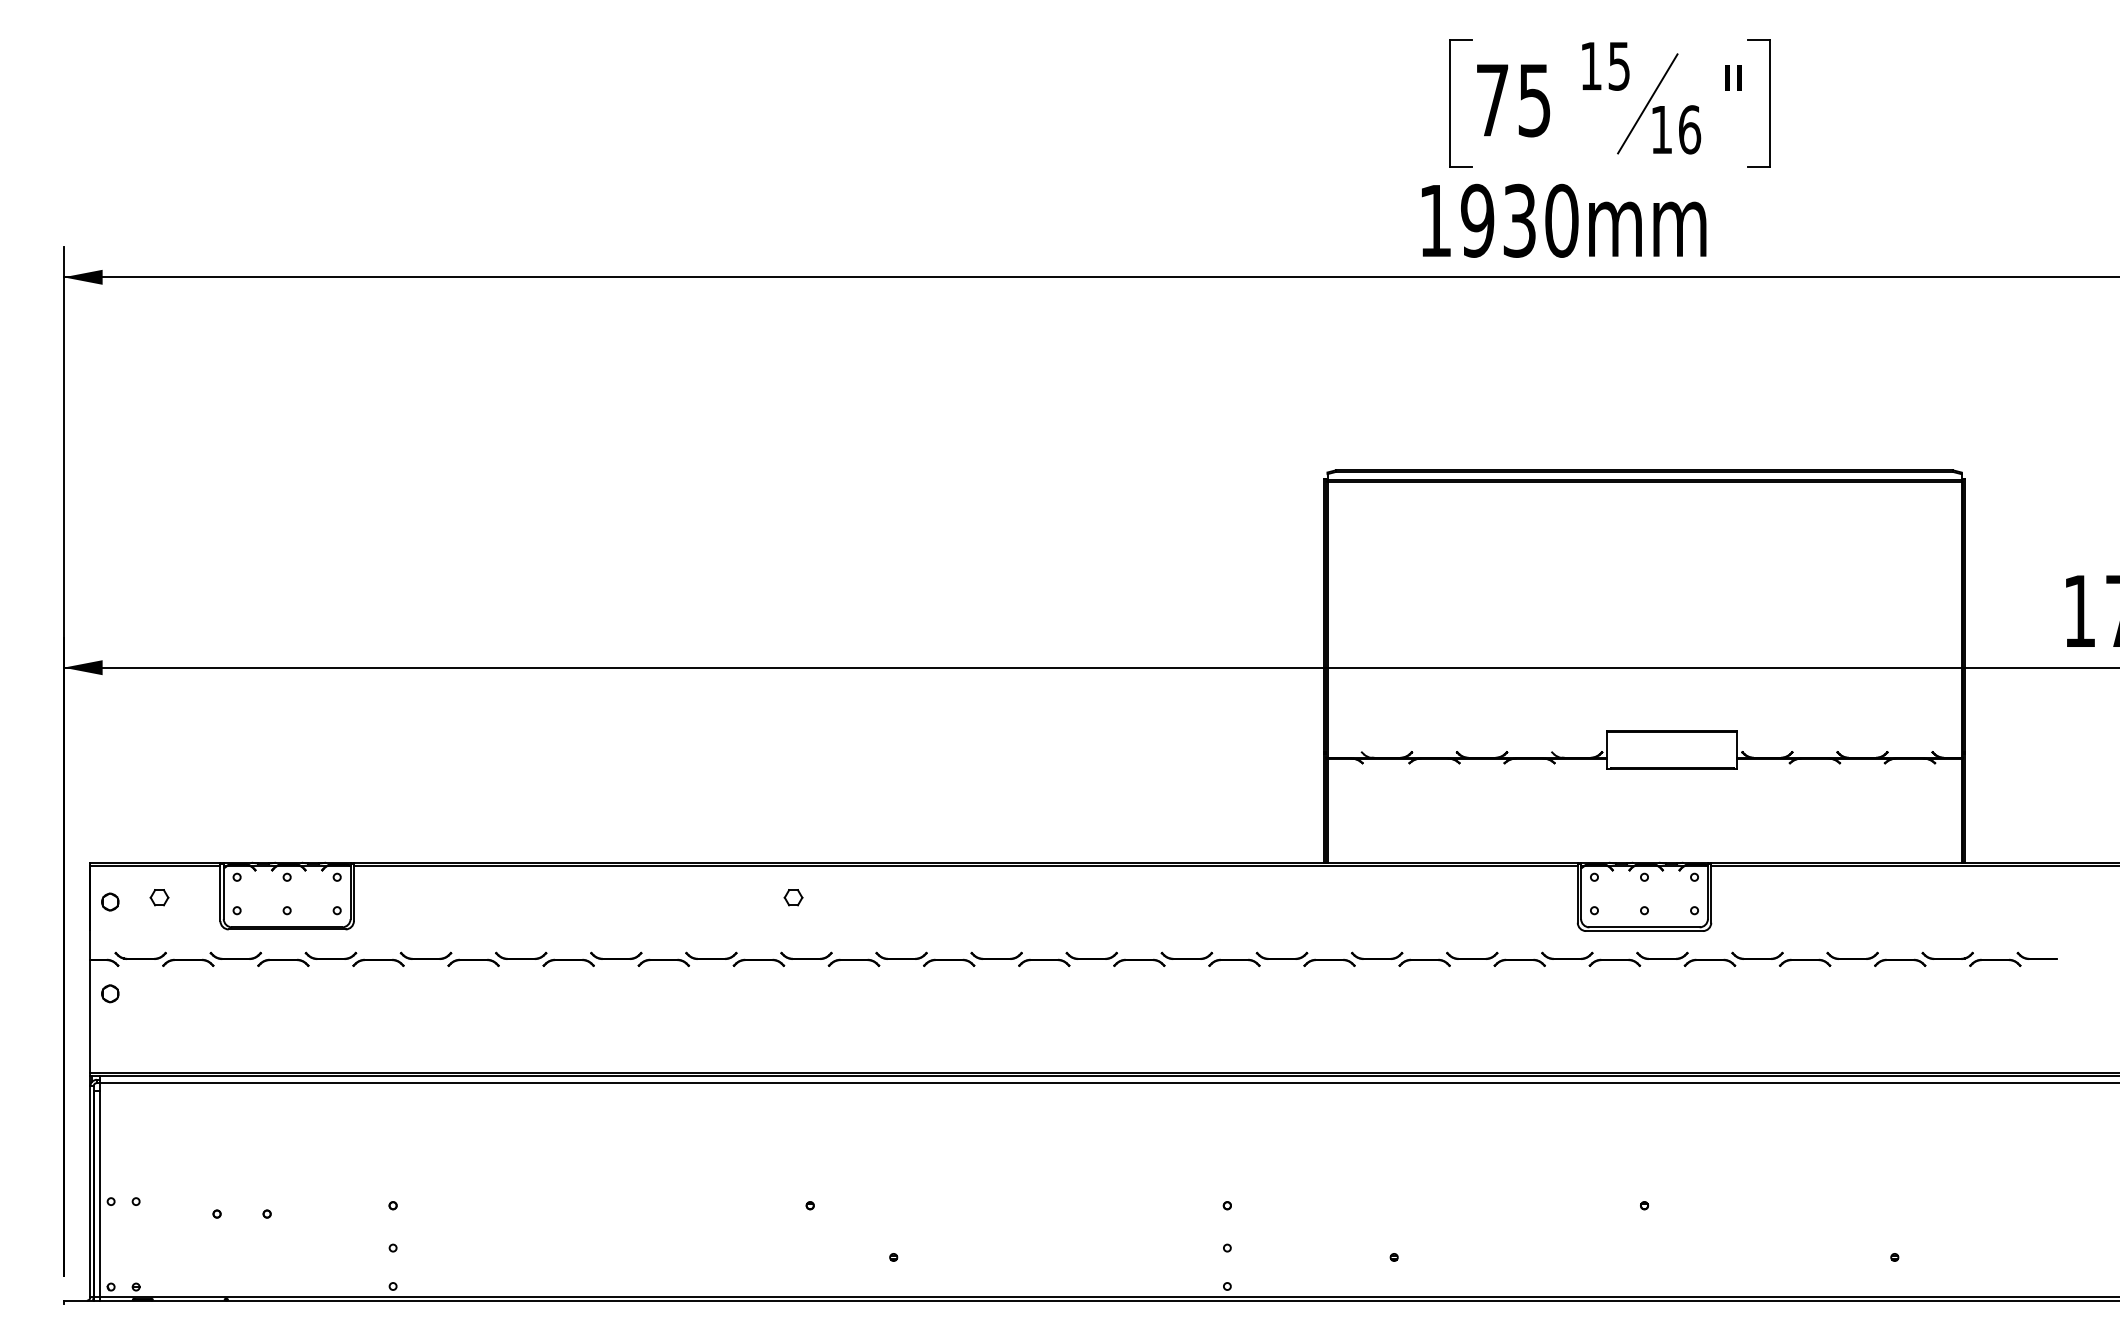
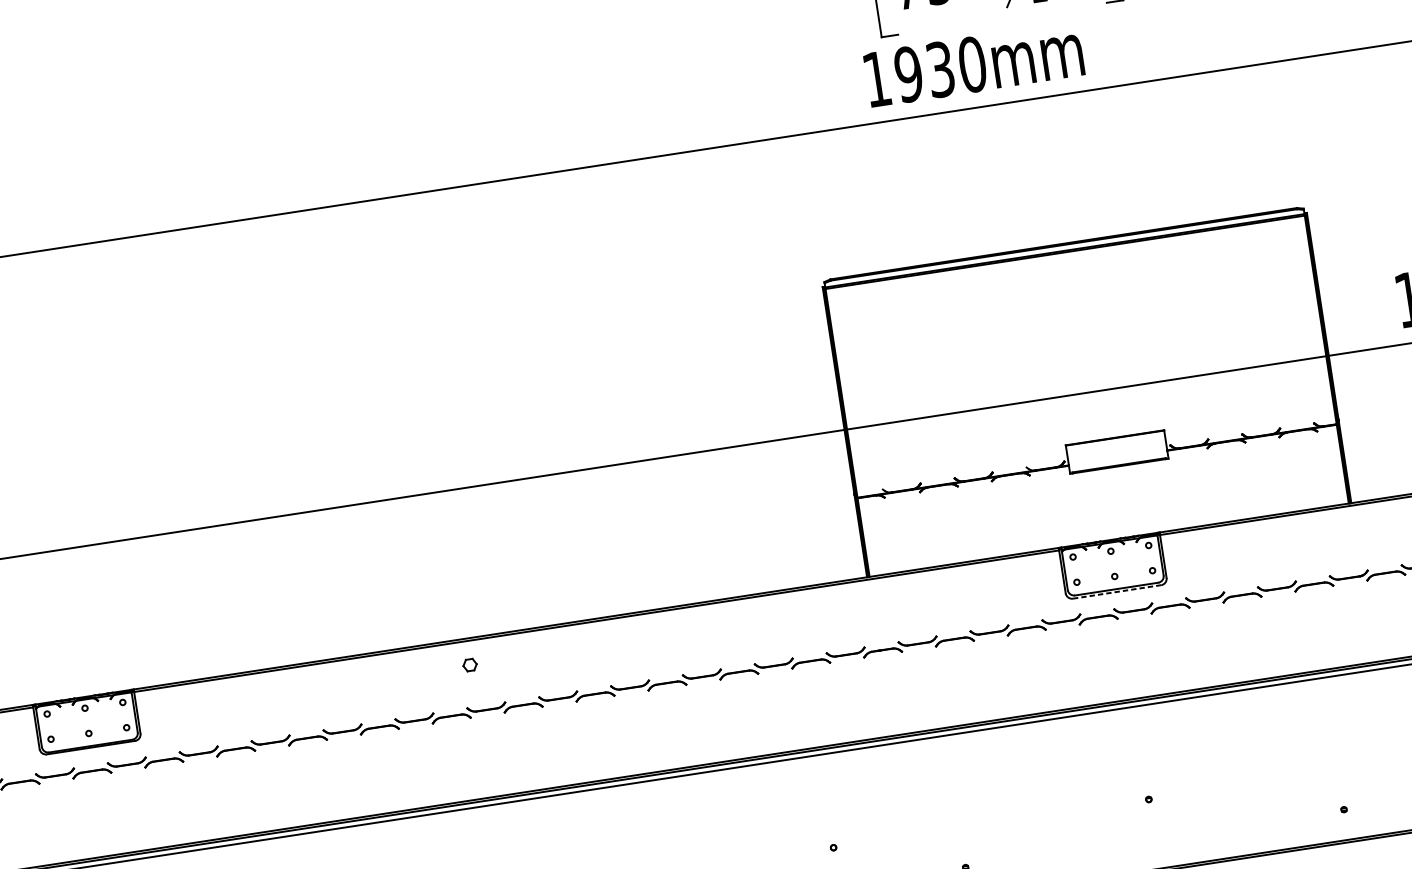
line: (1645, 931) -> (1117, 592), solid -> dashed

